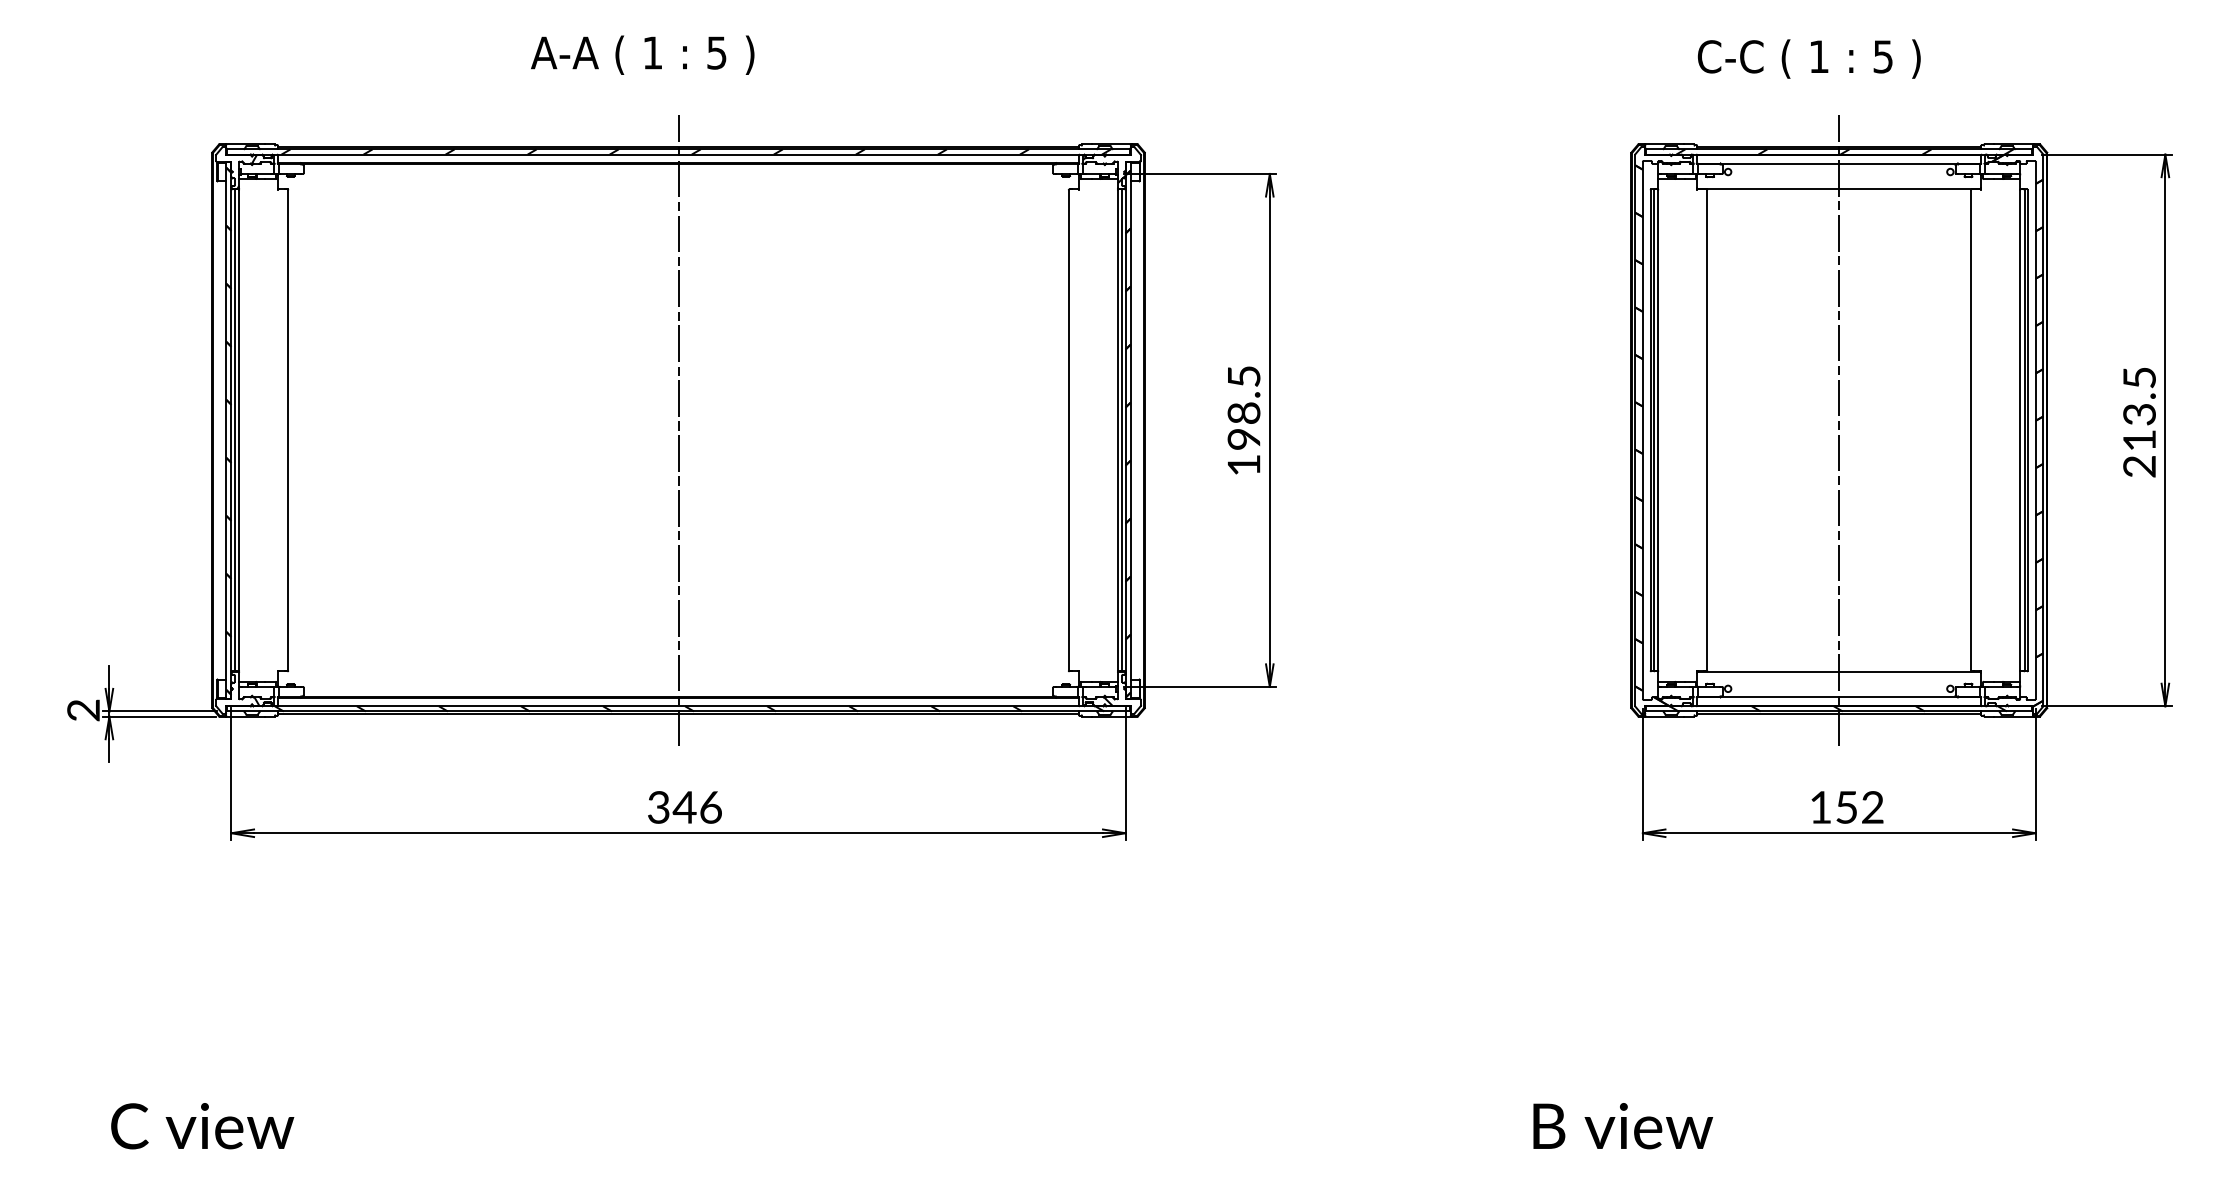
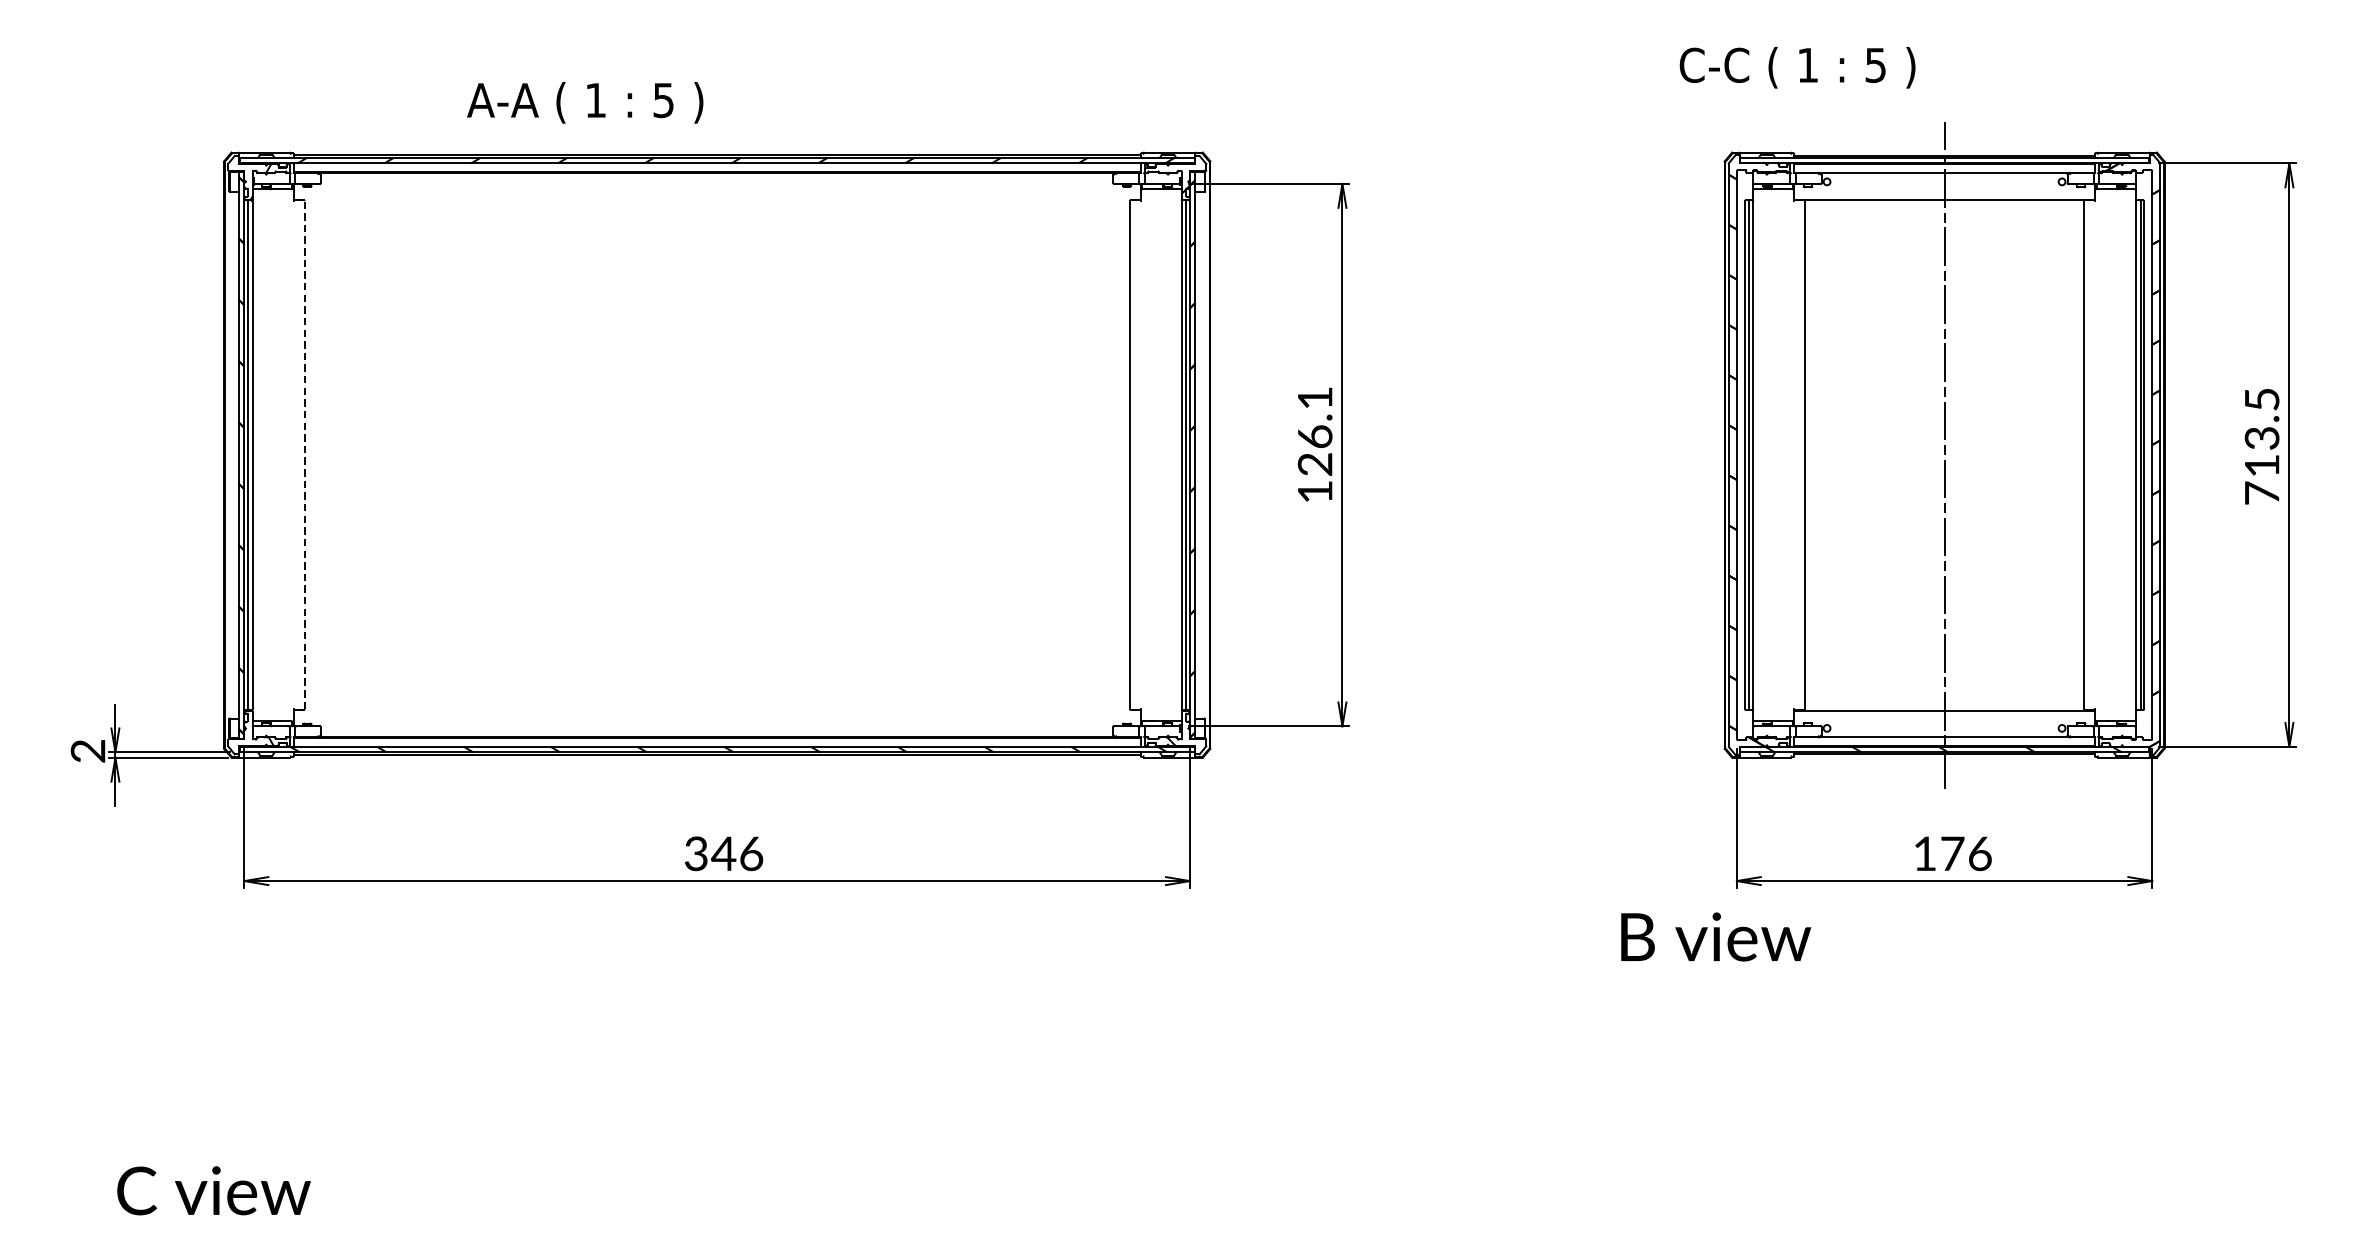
text: (642, 54) -> (585, 102), moved
text: (1808, 58) -> (1796, 67), moved
hatch: (1844, 151) -> (1950, 160), removed
text: (1243, 408) -> (1314, 431), 198.5 -> 126.1
line: (288, 429) -> (304, 454), solid -> dashed
line: (678, 430) -> (717, 455), removed
text: (2139, 466) -> (2262, 493), 213.5 -> 713.5
text: (1859, 807) -> (1965, 853), 152 -> 176
text: (1623, 1126) -> (1716, 937), moved

